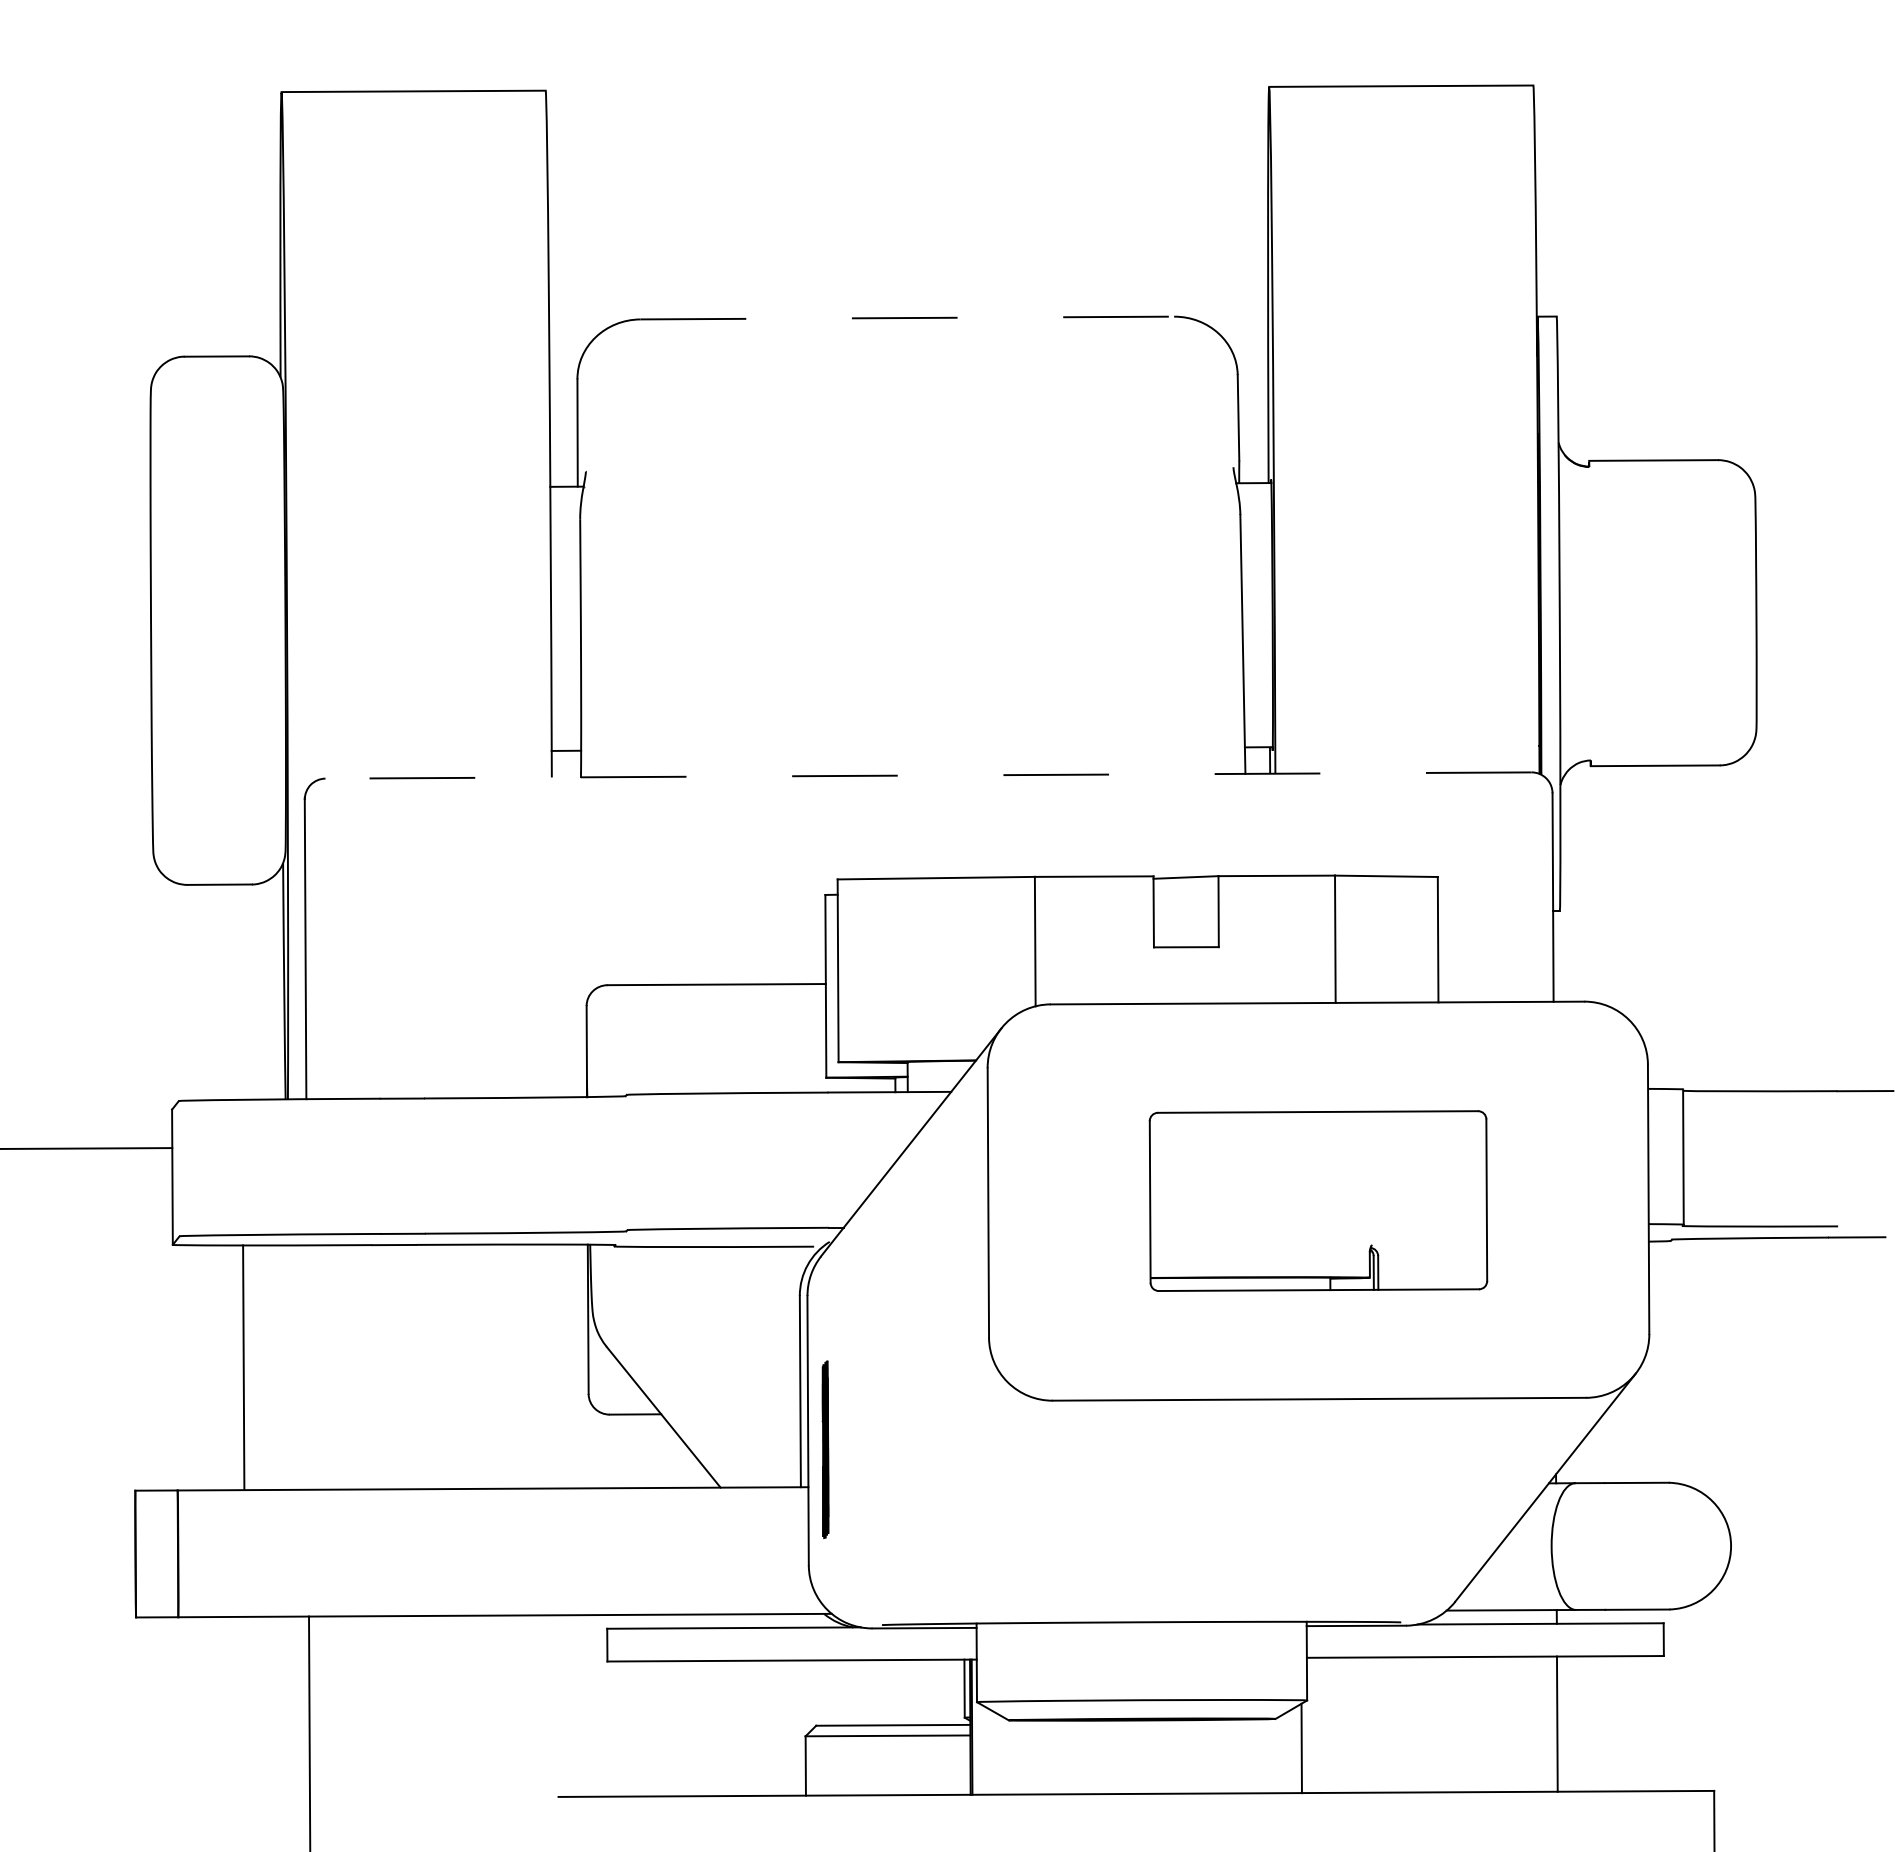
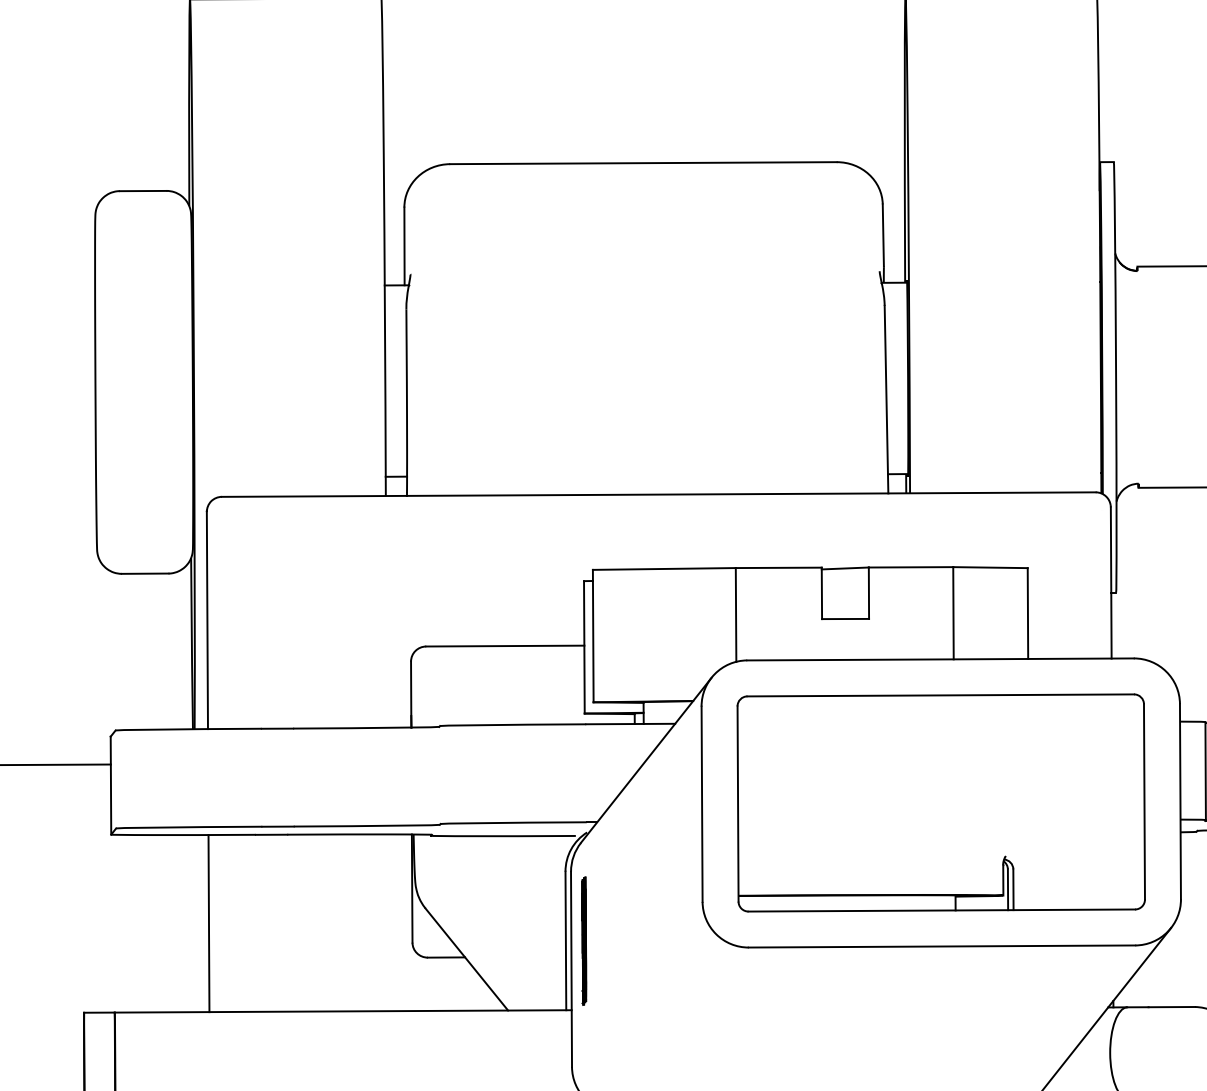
line: (907, 318) -> (643, 163), dashed -> solid
line: (928, 775) -> (658, 494), dashed -> solid
part: (1318, 1200) -> (941, 802), size x1.67
line: (243, 1367) -> (208, 923), moved
part: (825, 1449) -> (584, 940), moved

